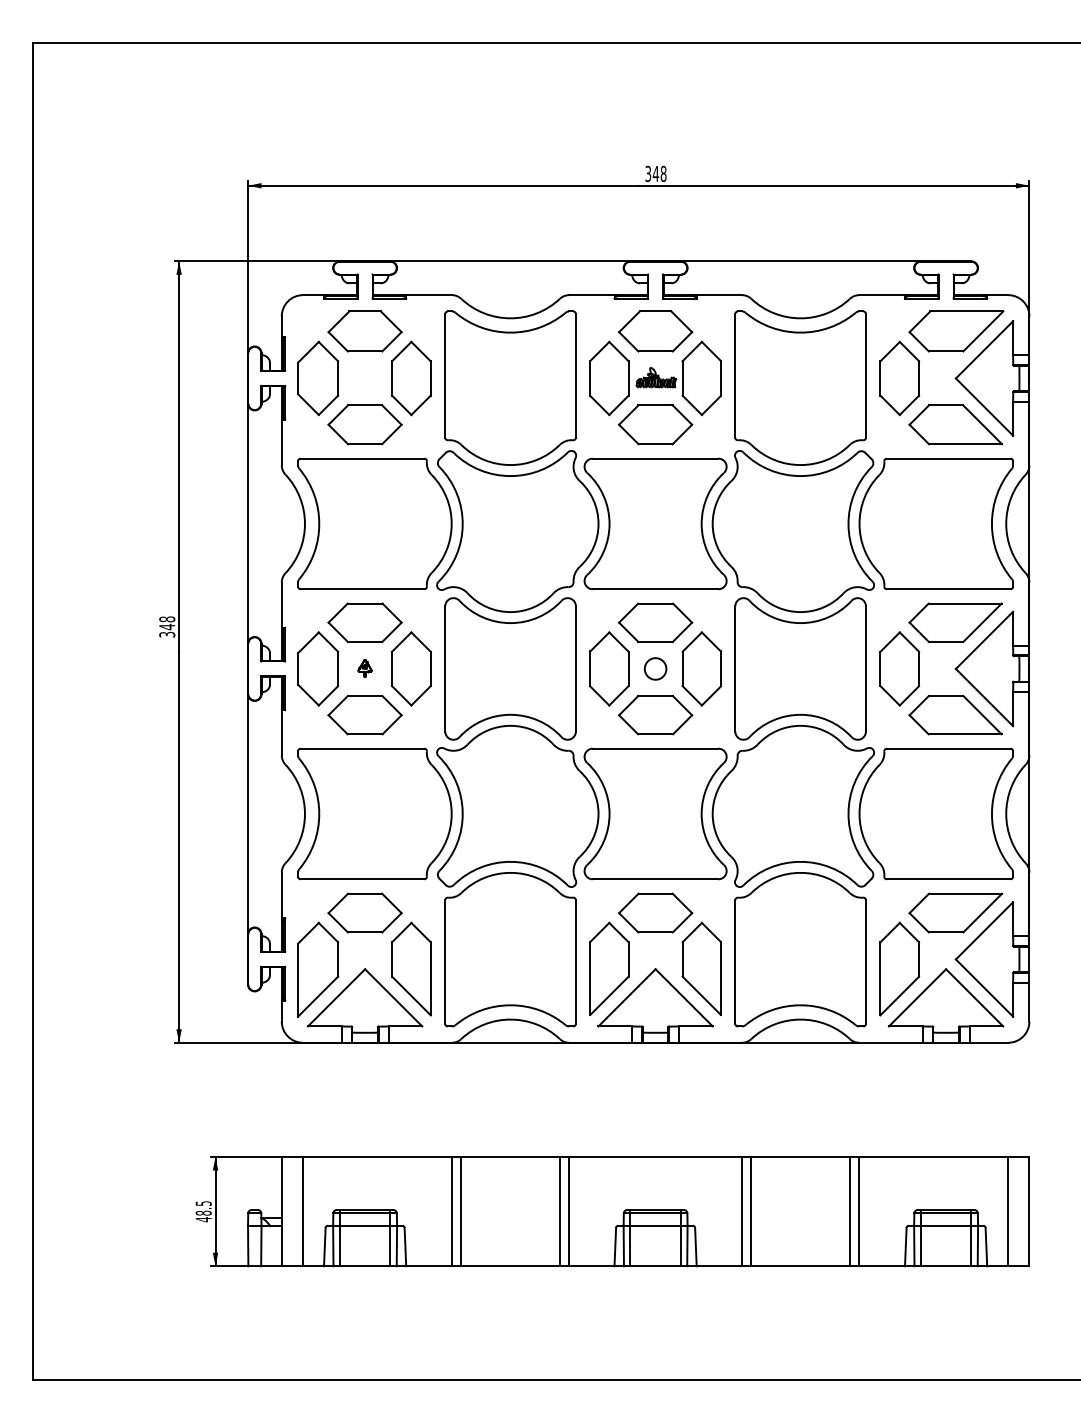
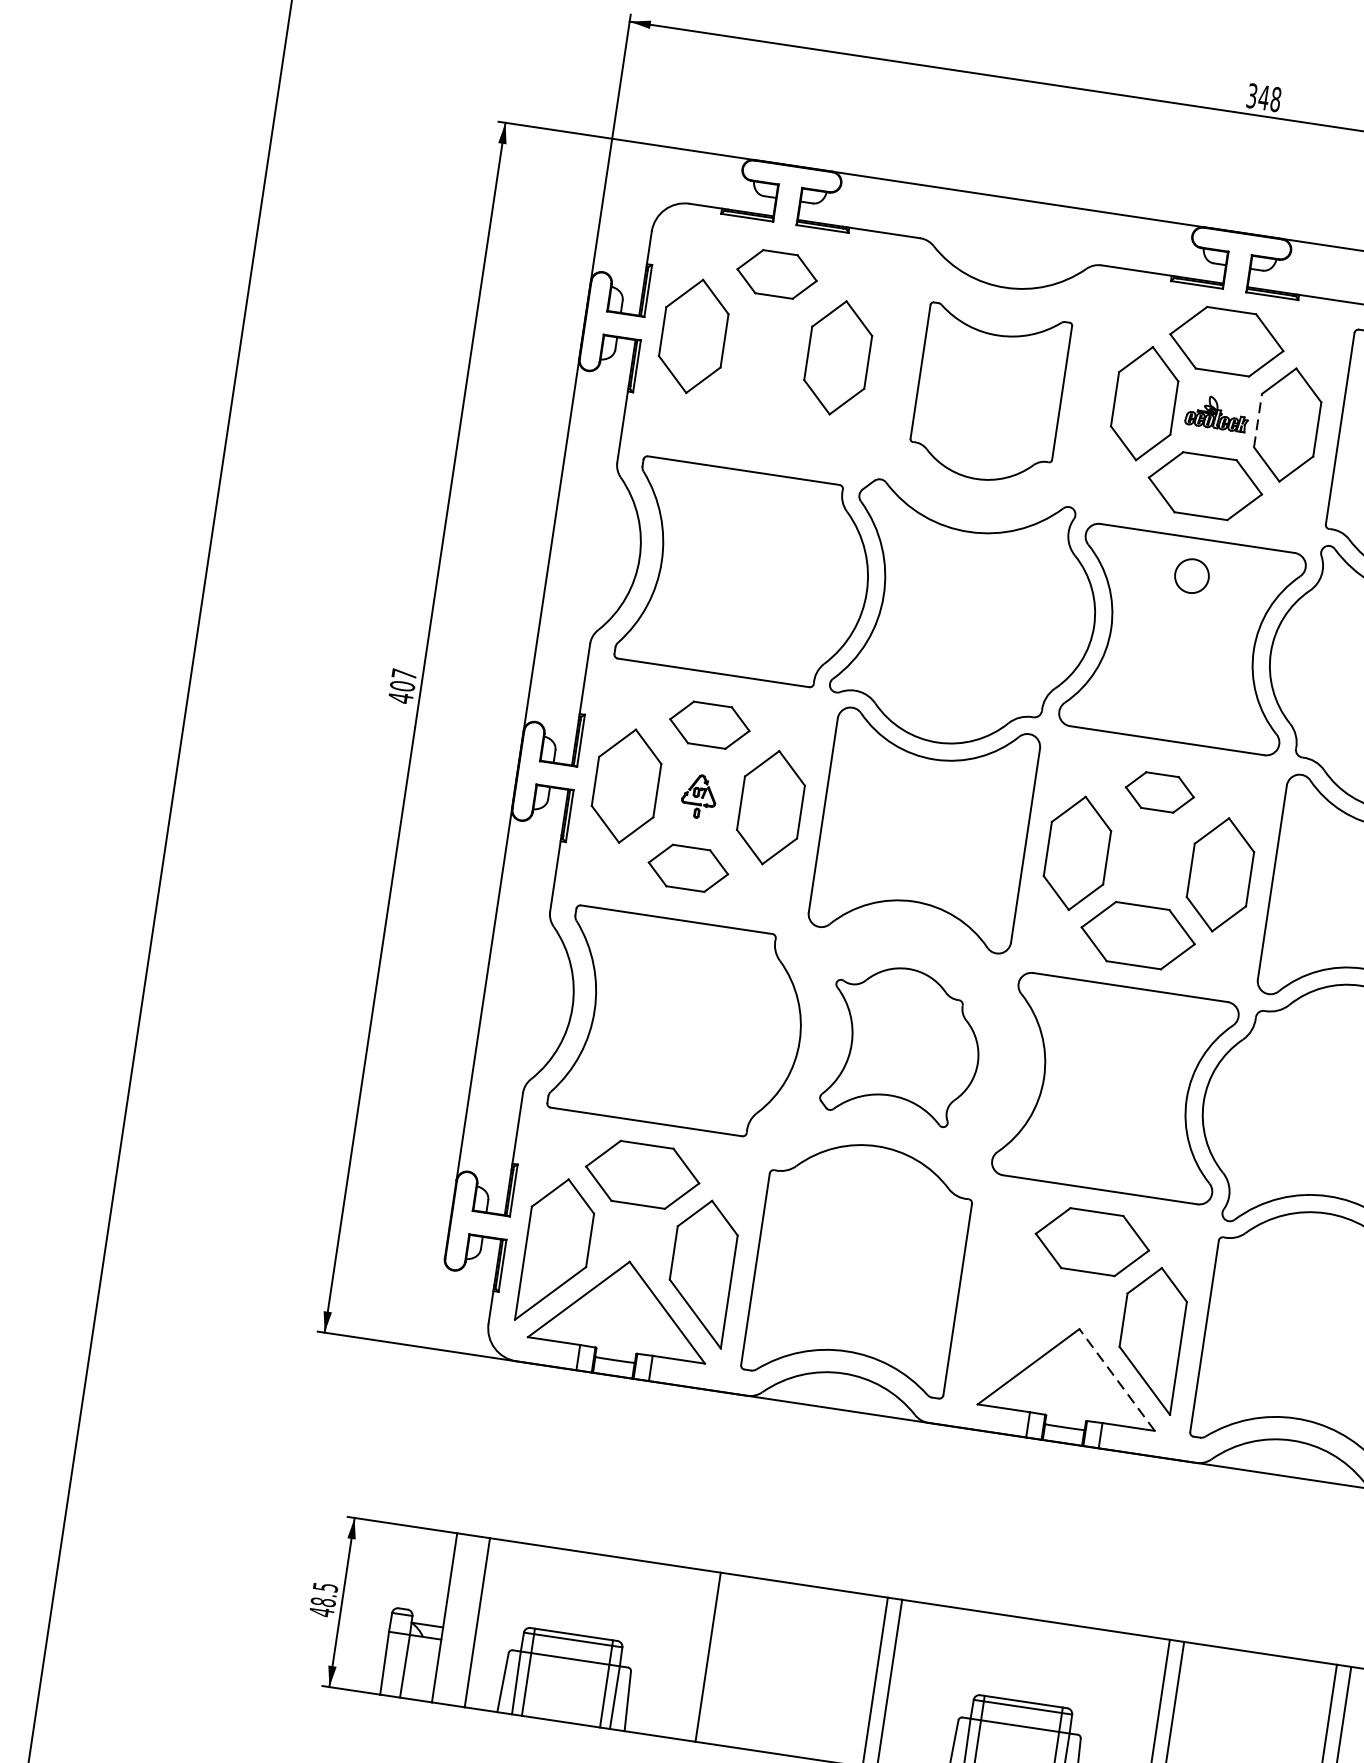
part: (364, 331) -> (776, 274), size x0.7
line: (682, 377) -> (1258, 419), solid -> dashed
part: (510, 387) -> (989, 394), size x0.7
part: (364, 424) -> (754, 418), removed
part: (364, 622) -> (708, 724), size x0.7
part: (655, 622) -> (1159, 792), size x0.6
text: (167, 626) -> (403, 685), 348 -> 407
part: (364, 668) -> (698, 796), size x1.6
circle: (655, 668) -> (1191, 575), moved
part: (364, 714) -> (687, 867), size x0.7
part: (517, 805) -> (903, 1043), size x0.6
part: (609, 968) -> (1008, 1317), removed
line: (683, 997) -> (1116, 1379), solid -> dashed
line: (461, 1211) -> (722, 1659), removed

